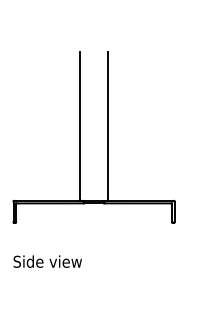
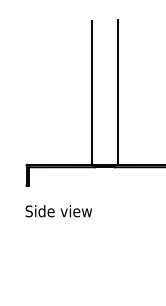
text: (47, 261) -> (58, 211), moved

